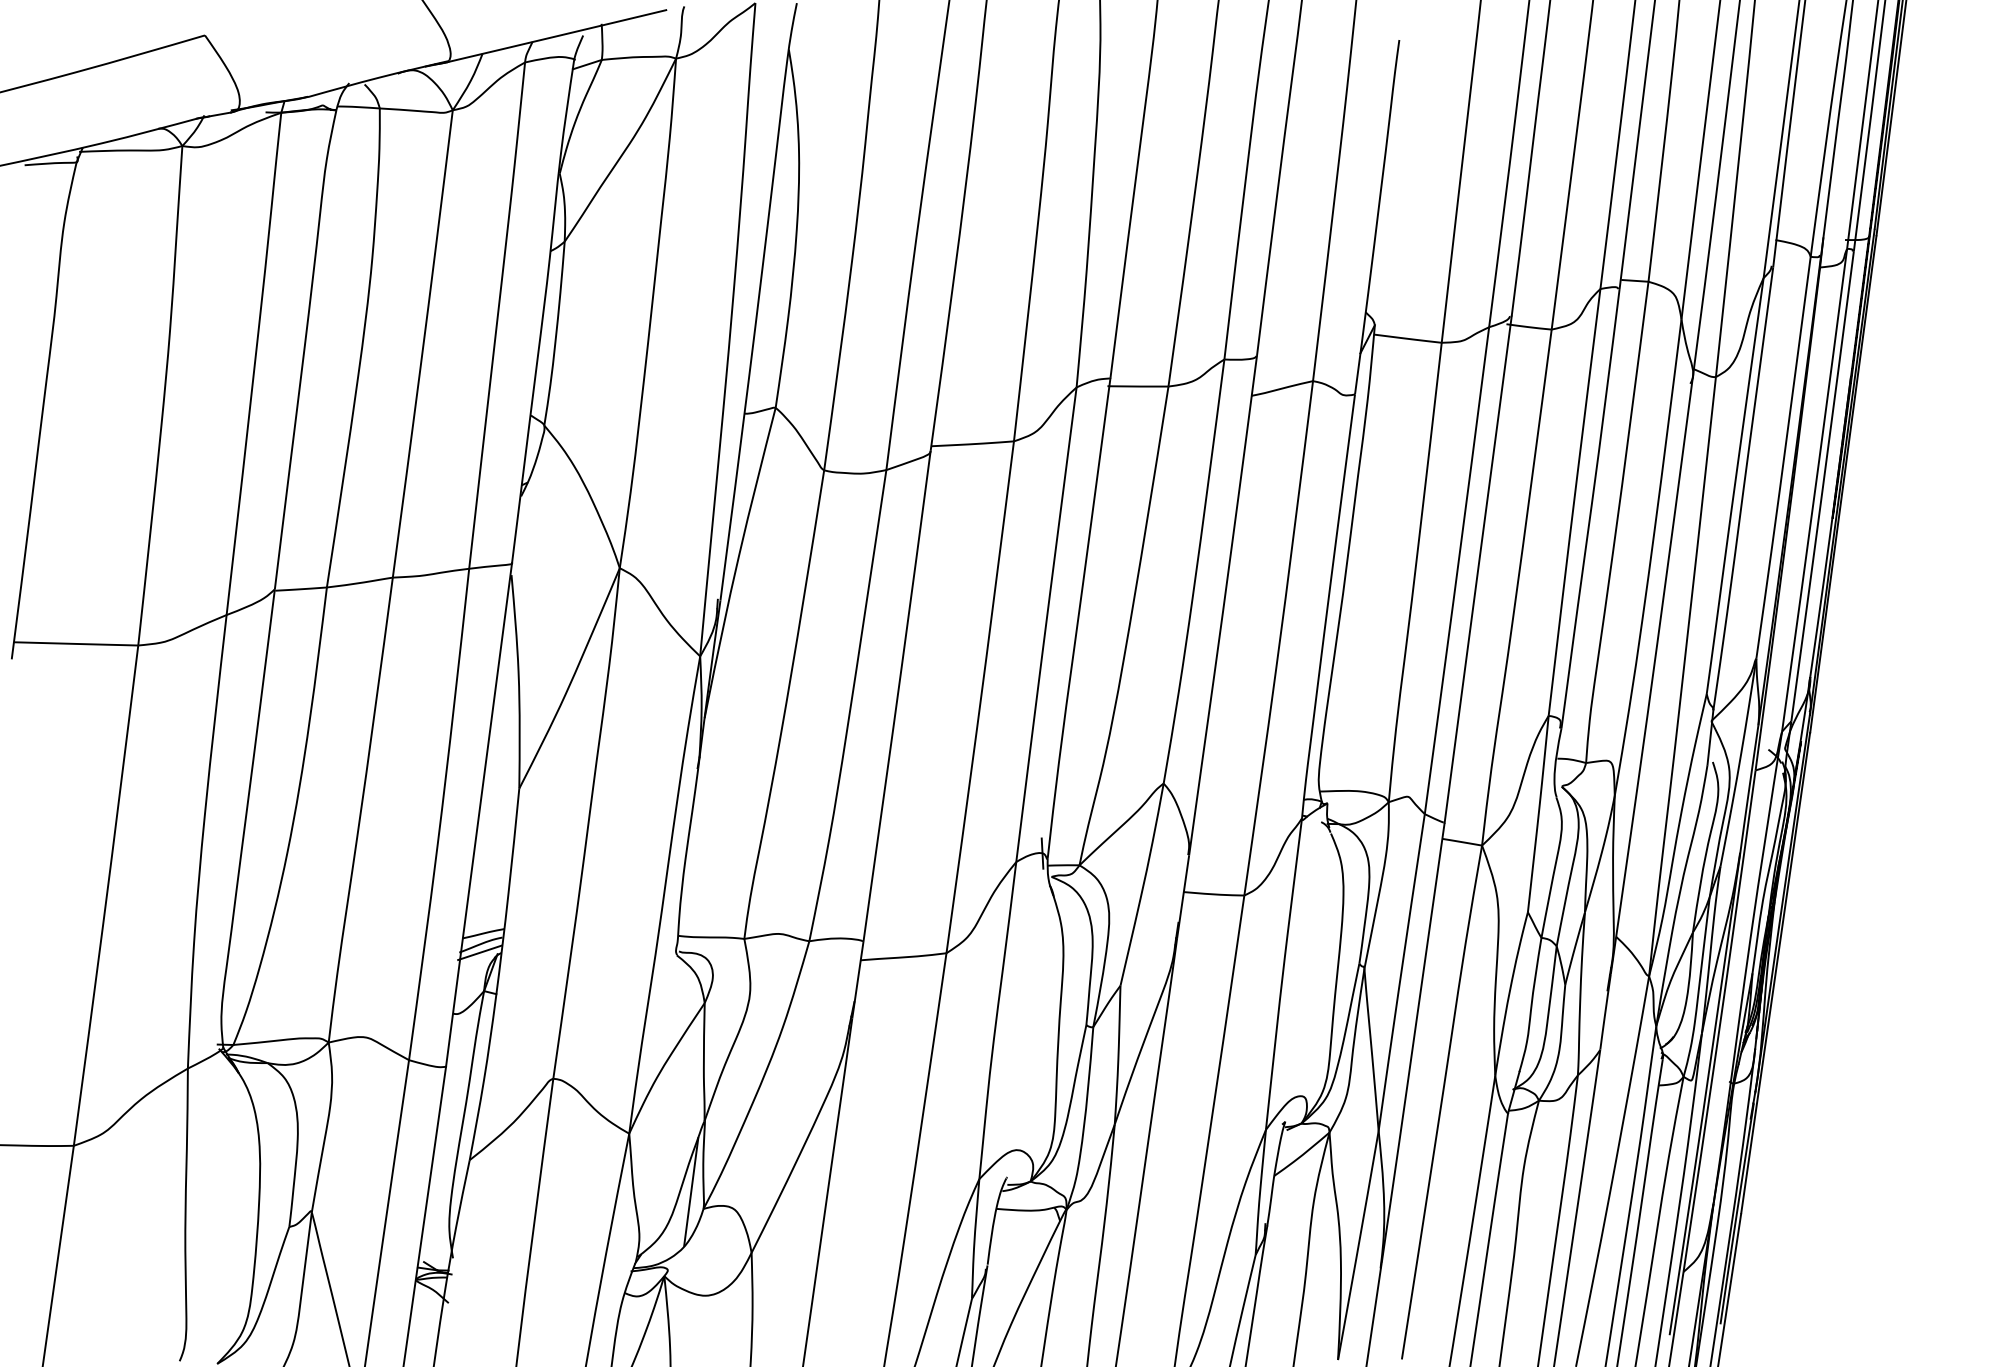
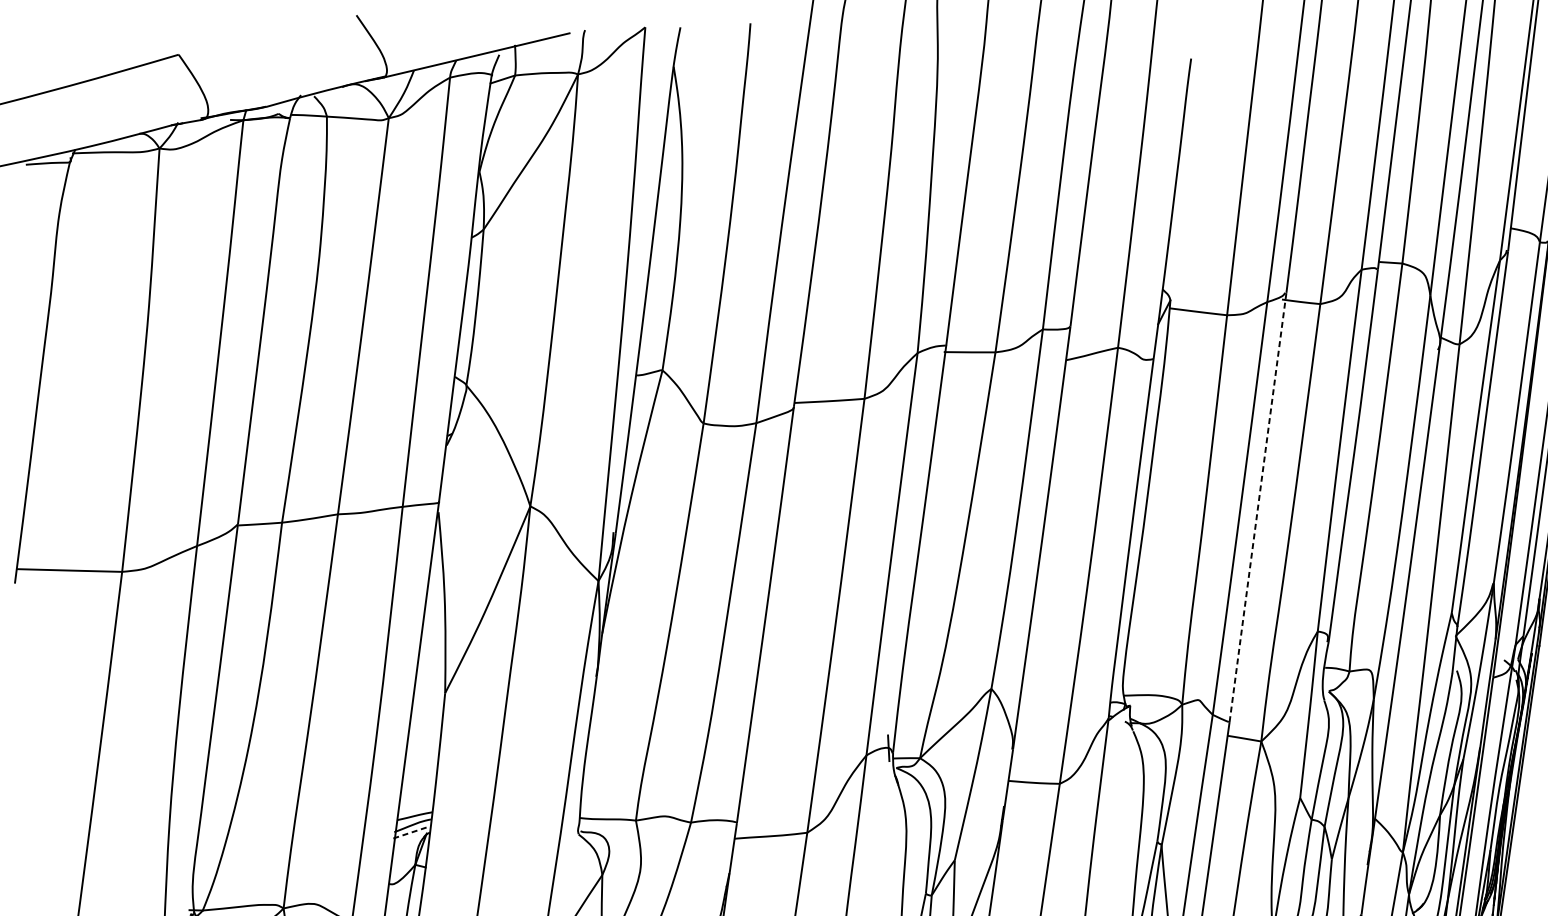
line: (1478, 569) -> (1258, 507), solid -> dashed
line: (479, 952) -> (411, 832), solid -> dashed

